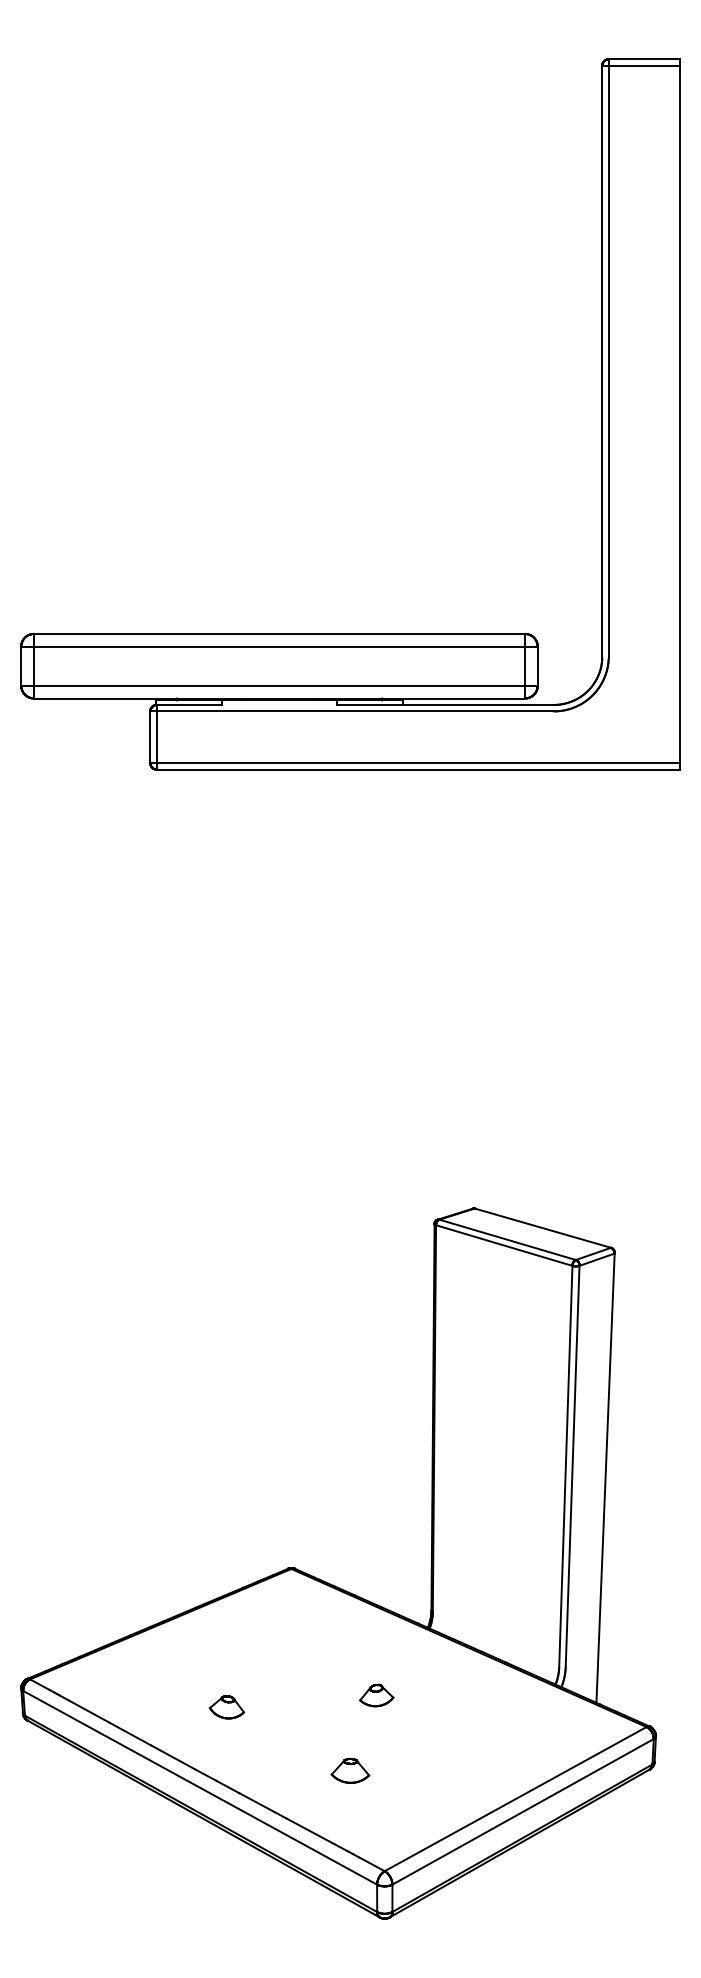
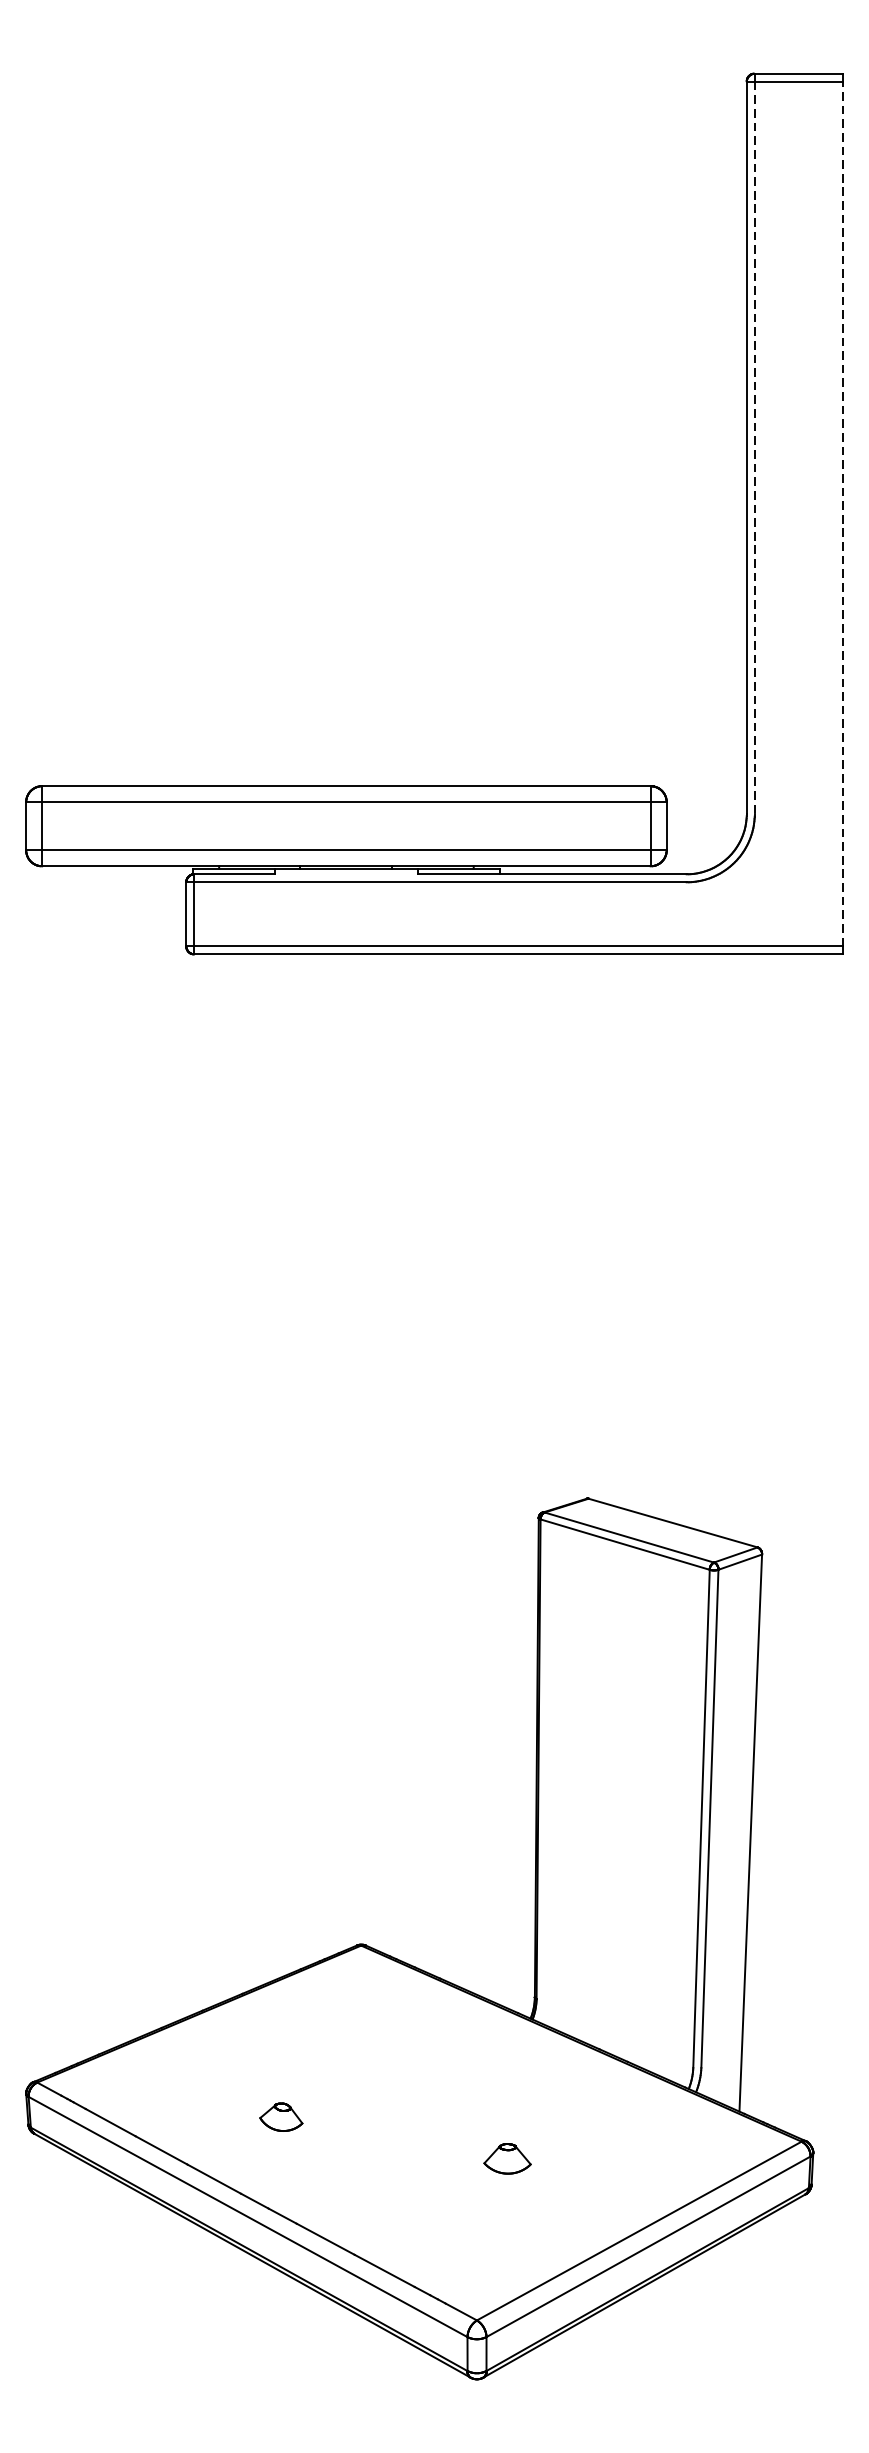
line: (608, 361) -> (754, 448), solid -> dashed
line: (679, 414) -> (842, 514), solid -> dashed
part: (376, 1695) -> (466, 2102), removed
part: (350, 1770) -> (507, 2158), moved

